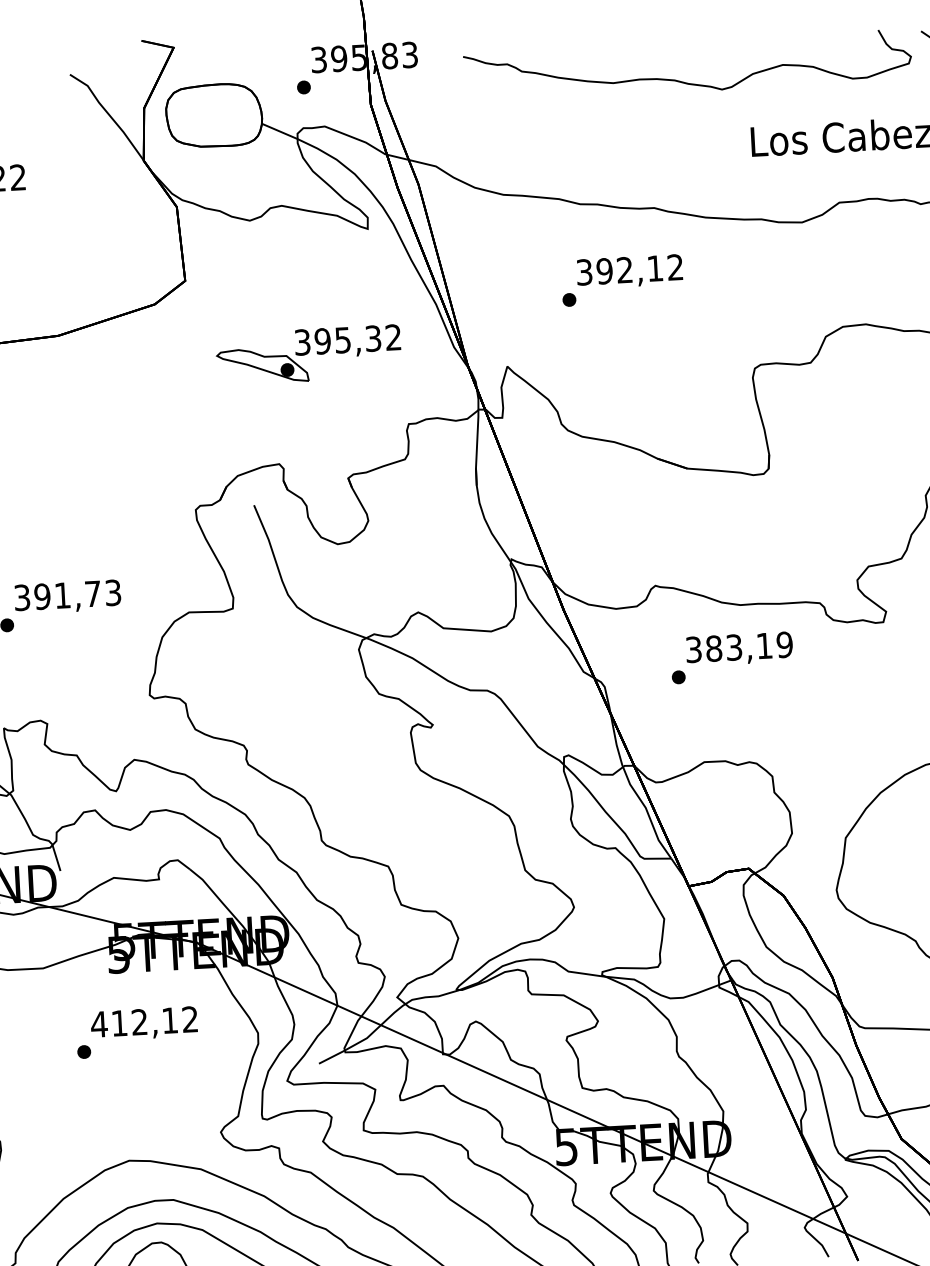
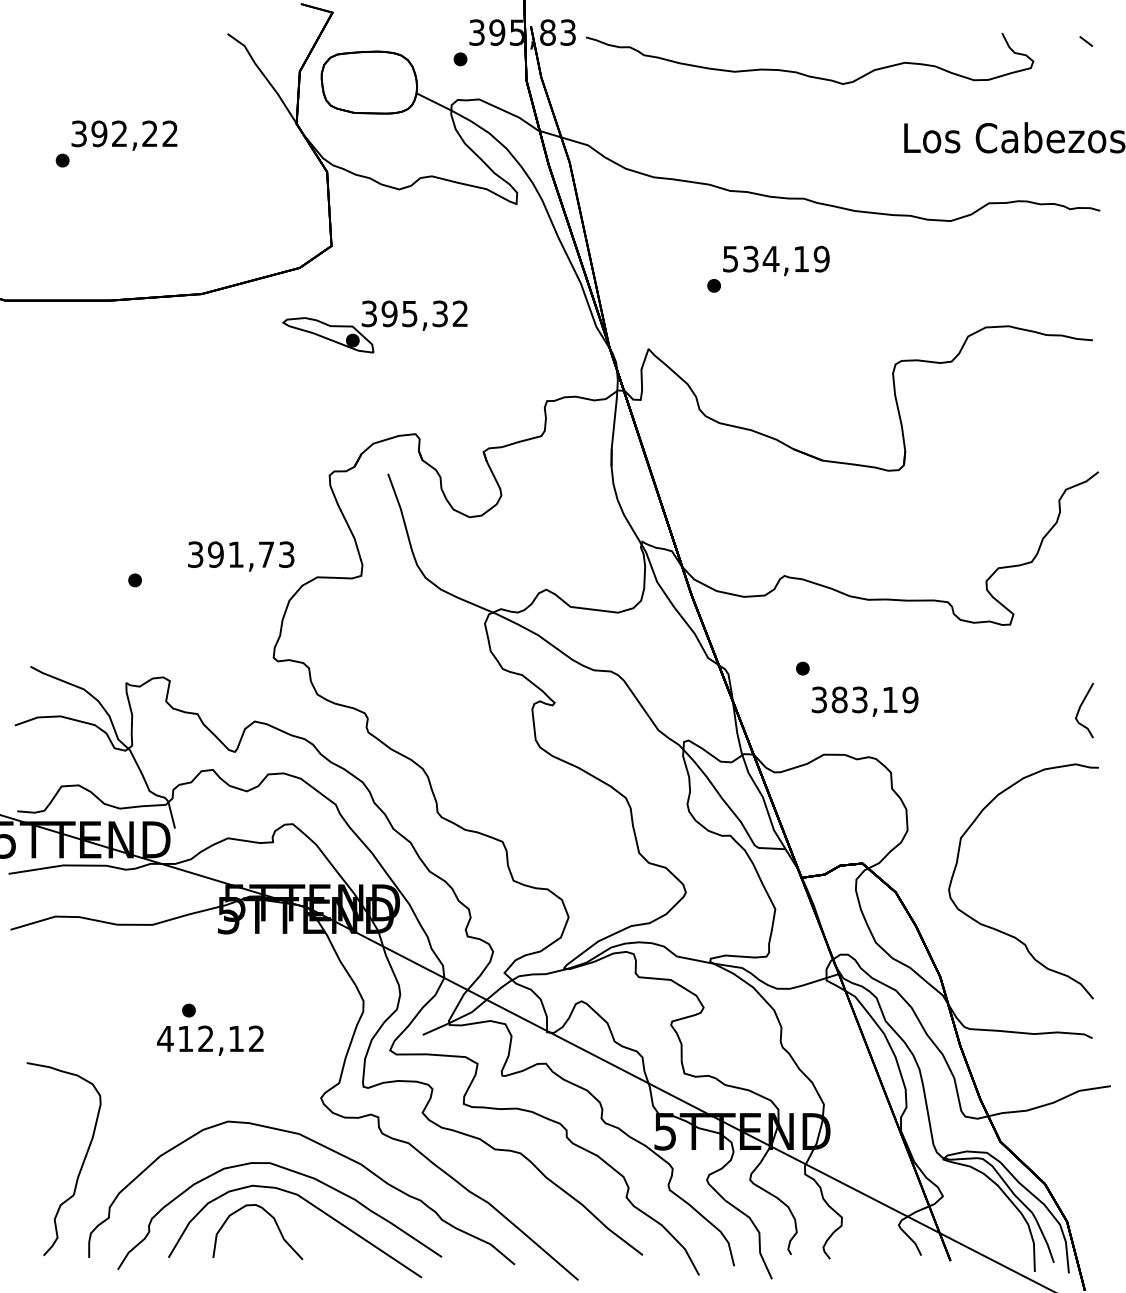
part: (685, 81) -> (806, 74), moved
text: (630, 269) -> (776, 258), 392,12 -> 534,19
part: (308, 354) -> (374, 326), moved
text: (68, 597) -> (241, 556), moved
text: (738, 648) -> (864, 701), moved
text: (144, 1023) -> (210, 1040), moved

